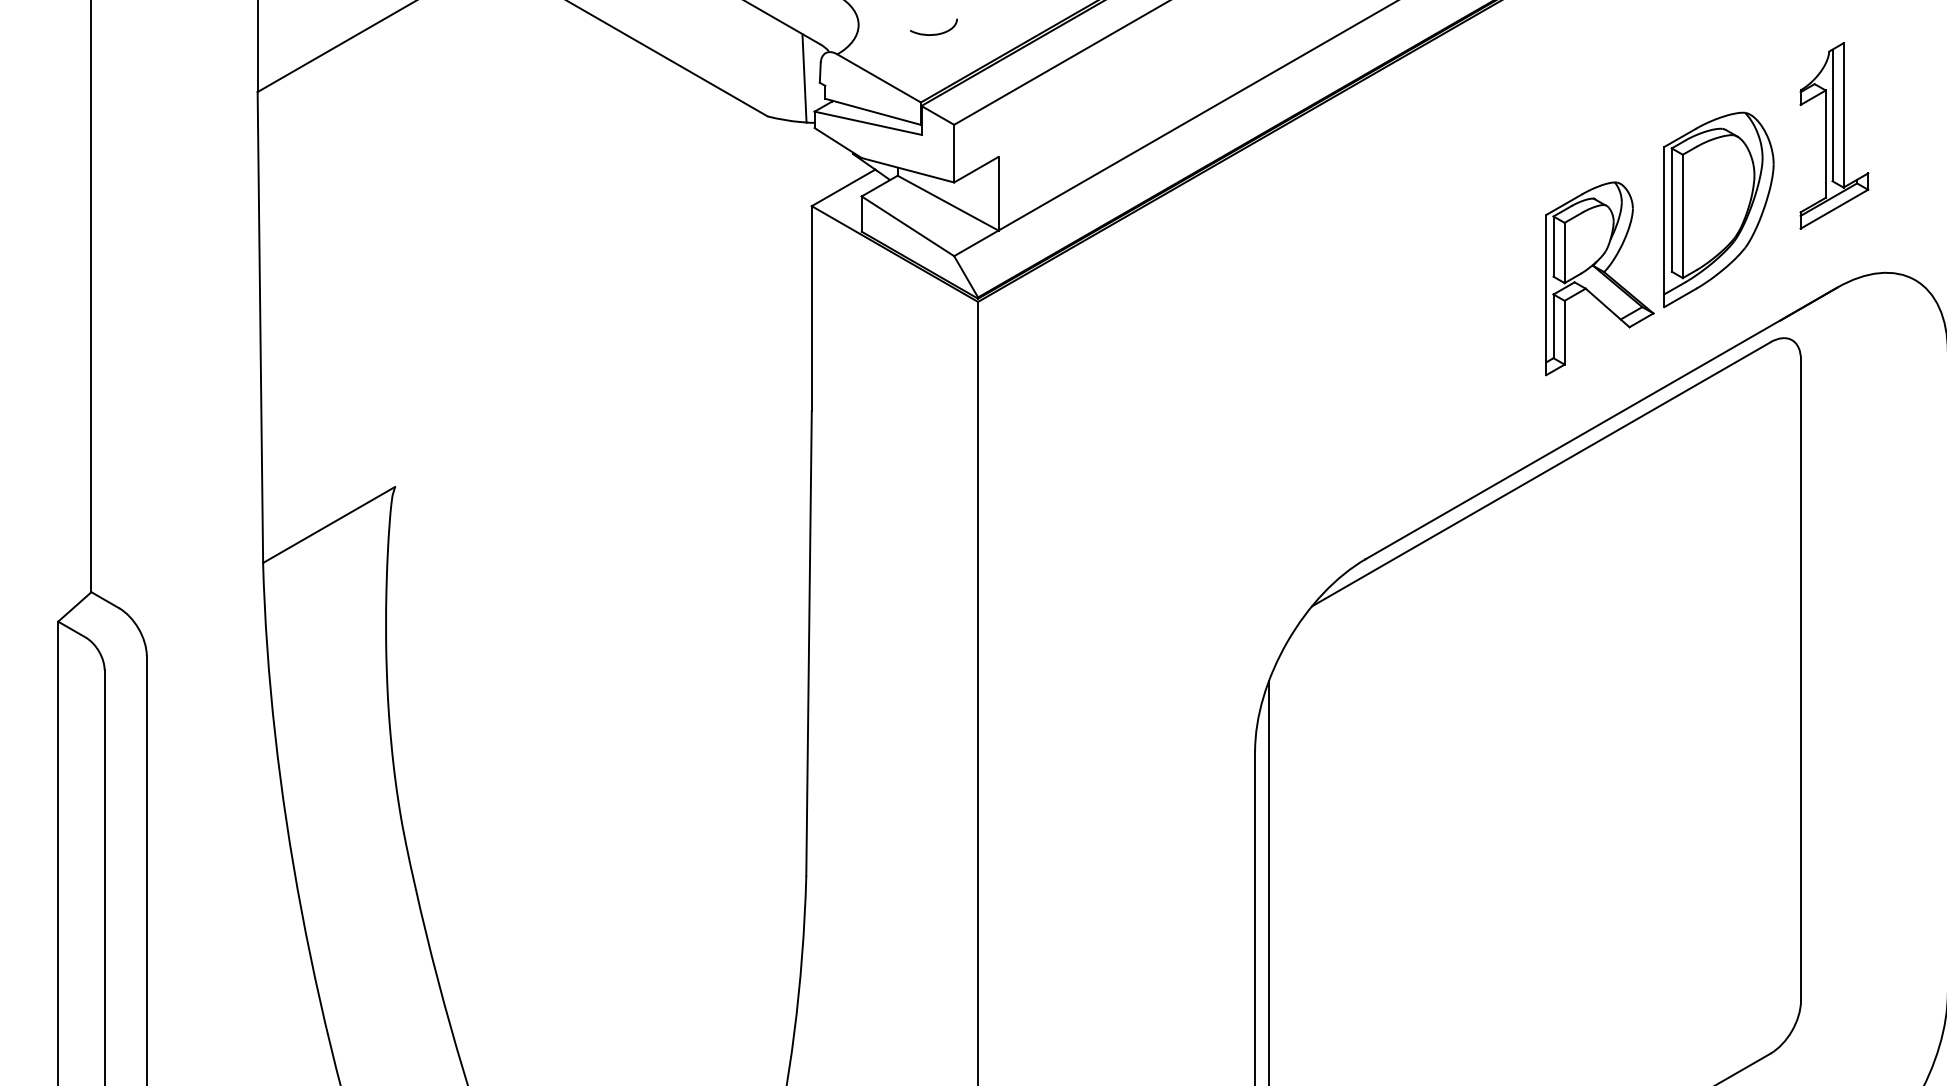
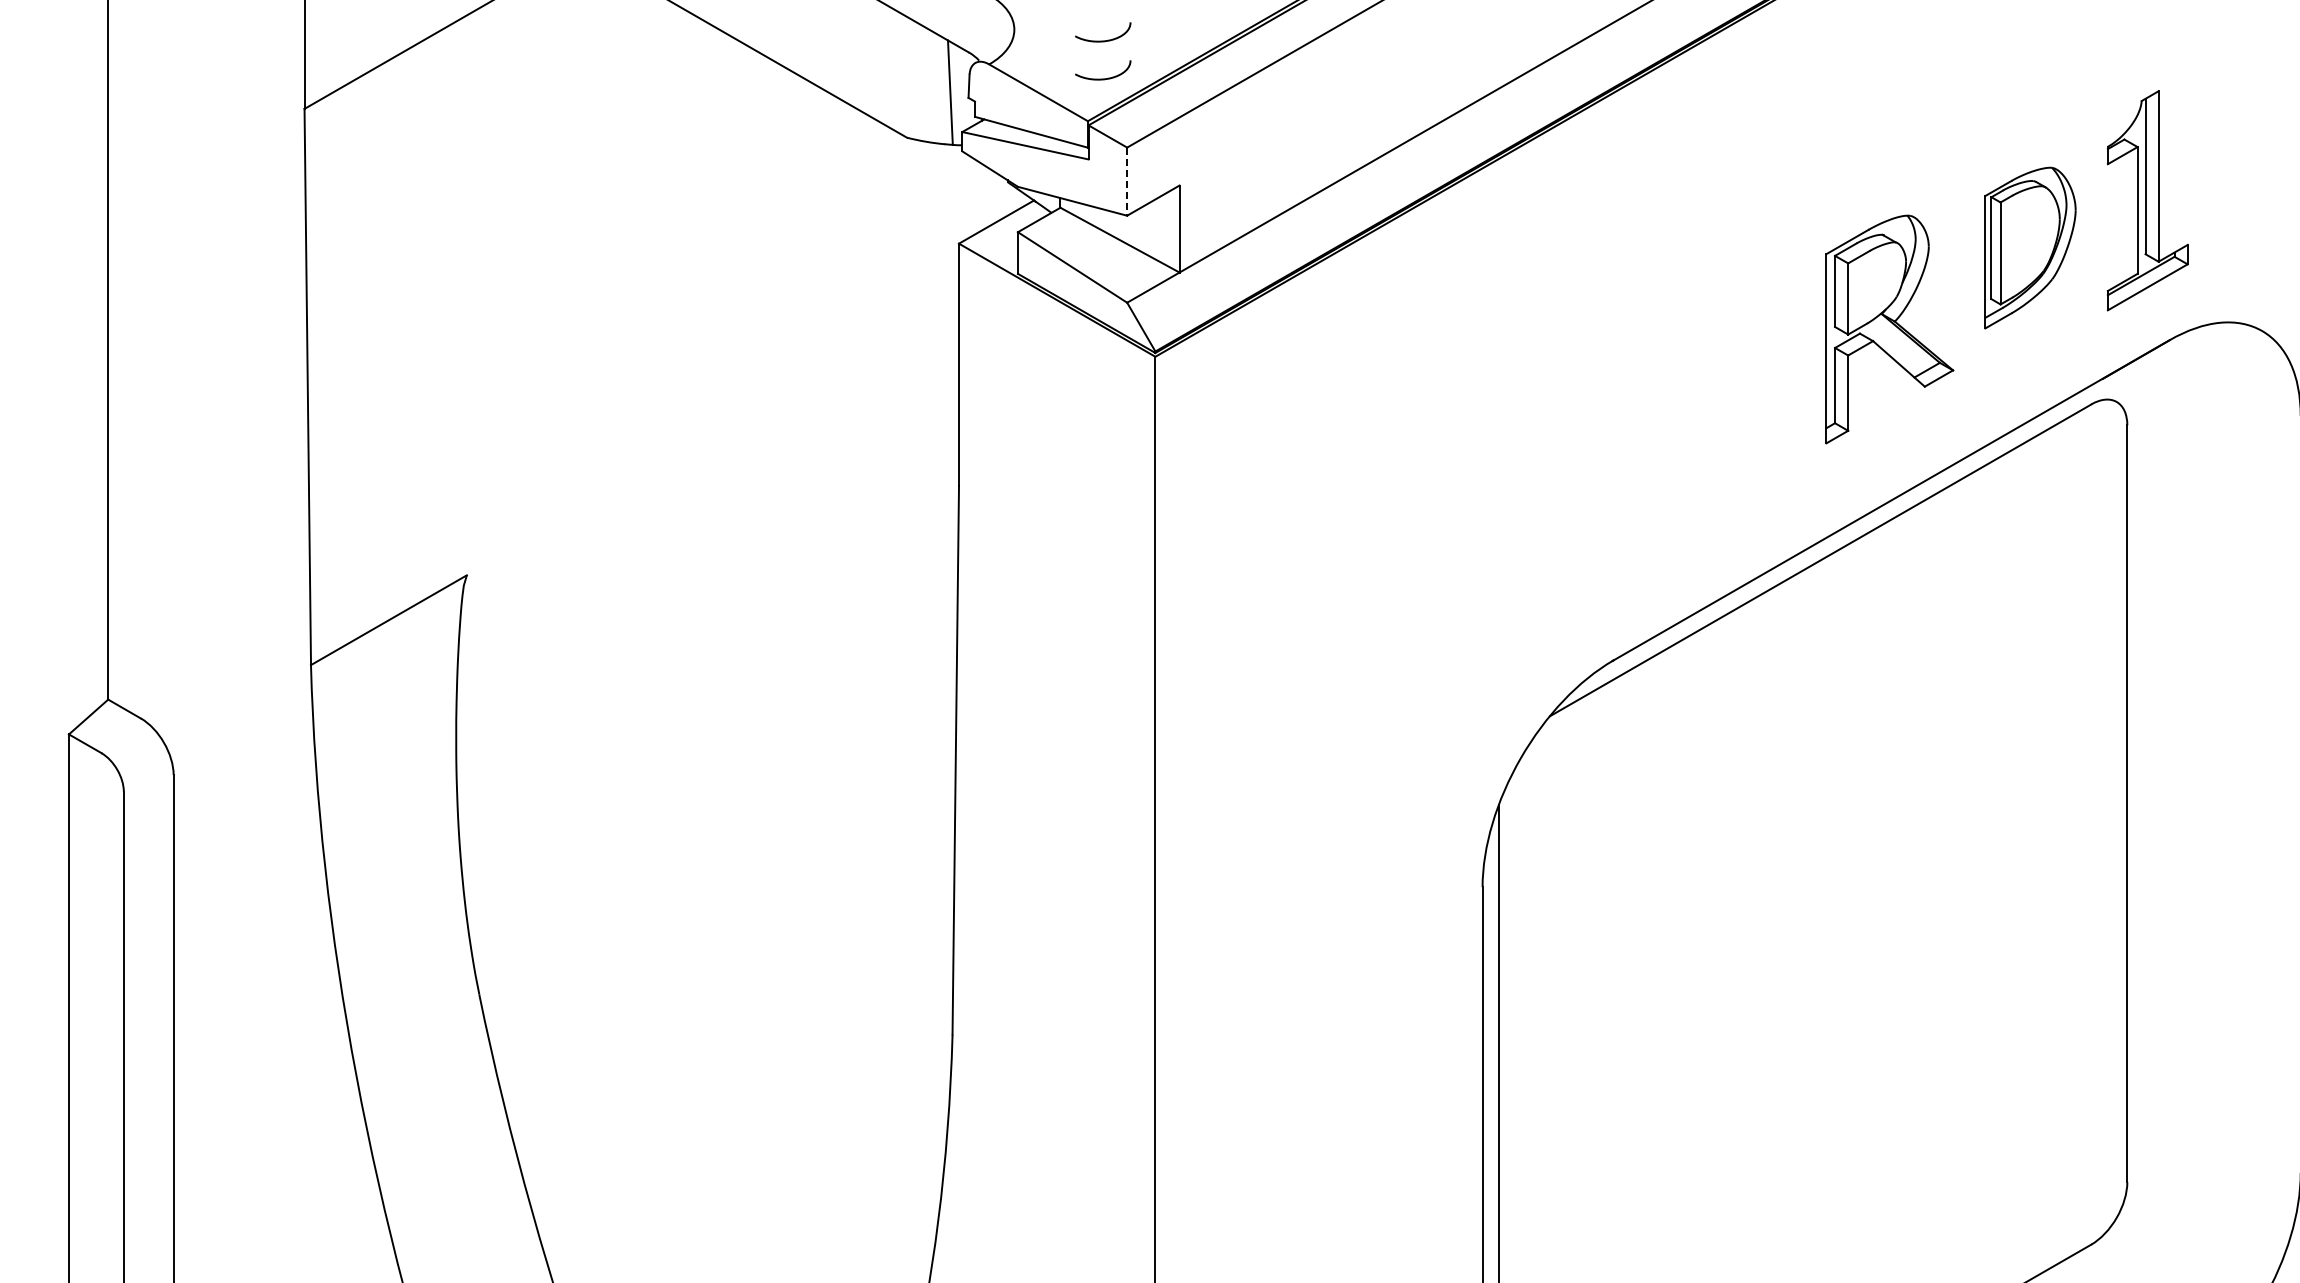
curve: (934, 66) -> (1103, 78), added
part: (1834, 135) -> (2147, 200), moved
line: (954, 154) -> (1127, 182), solid -> dashed
part: (1719, 209) -> (2030, 247), size x0.7

